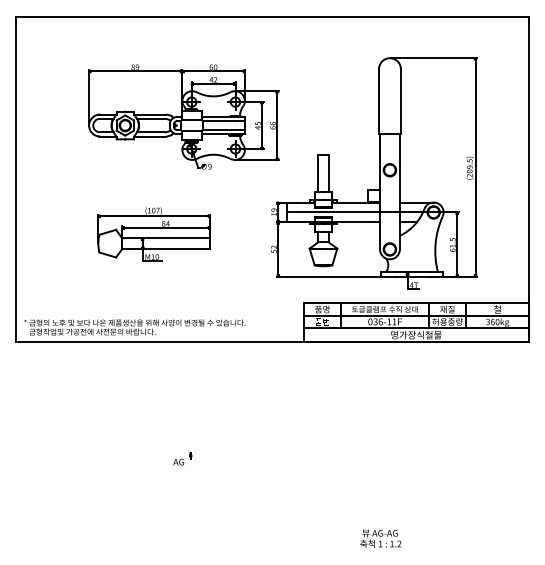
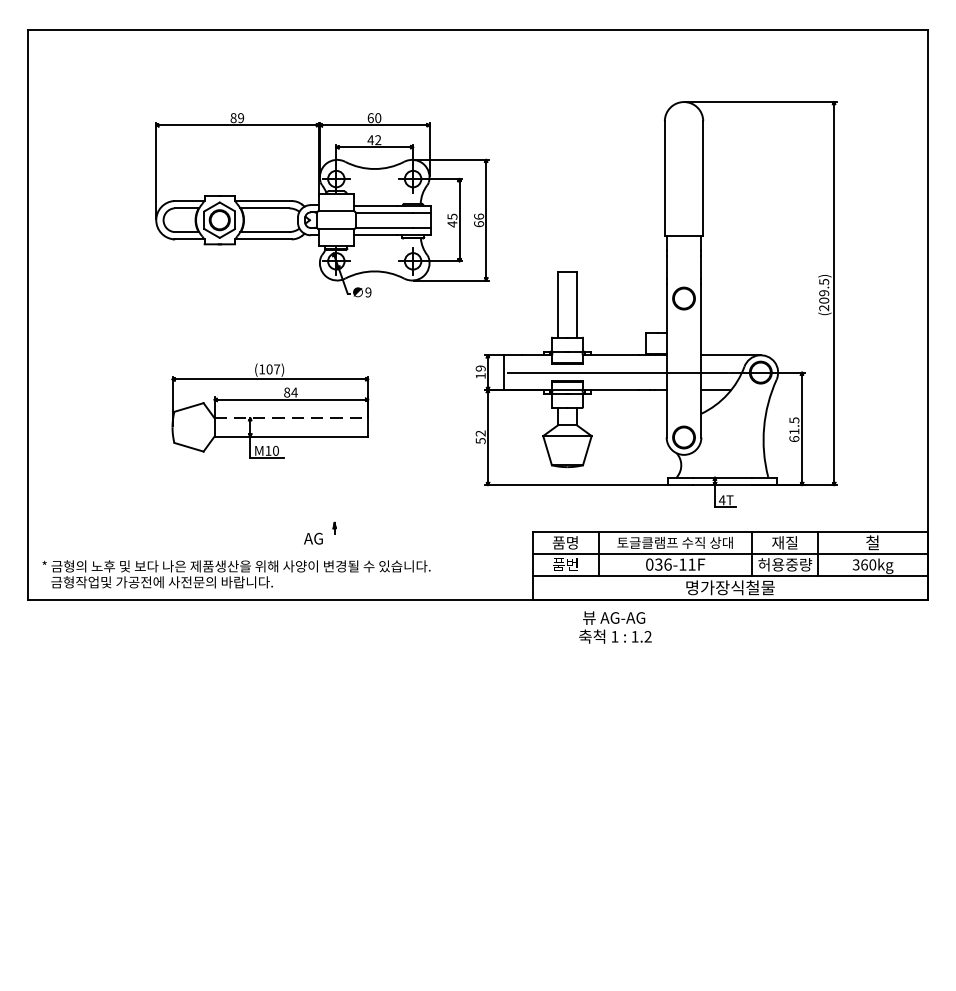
line: (166, 238) -> (292, 418), solid -> dashed
part: (182, 458) -> (320, 532), moved
text: (380, 538) -> (614, 627), moved

